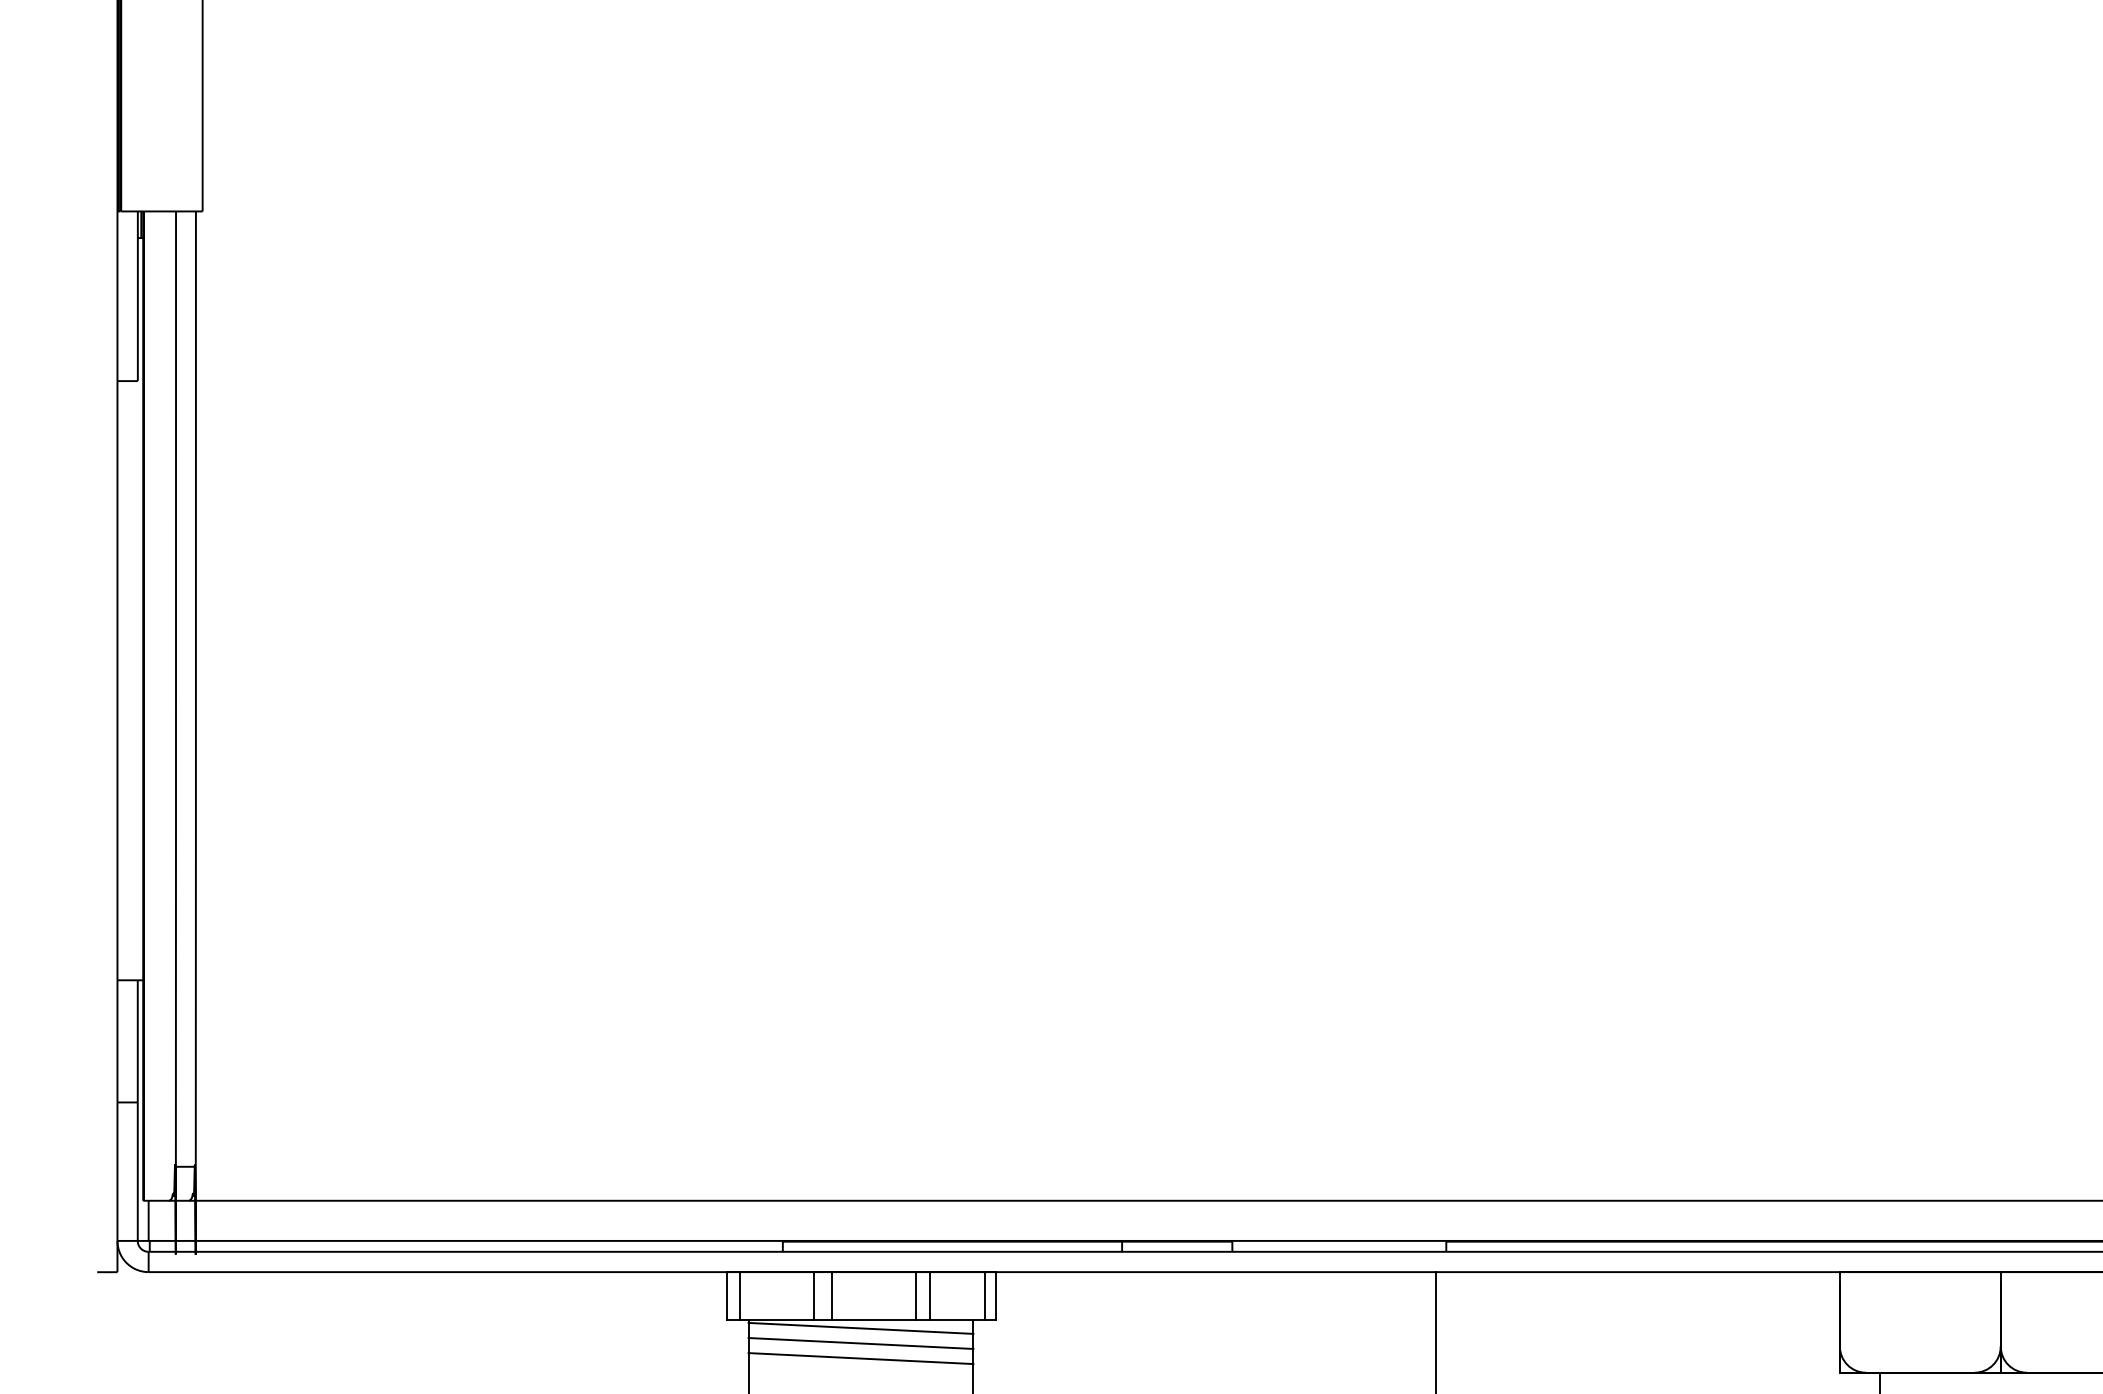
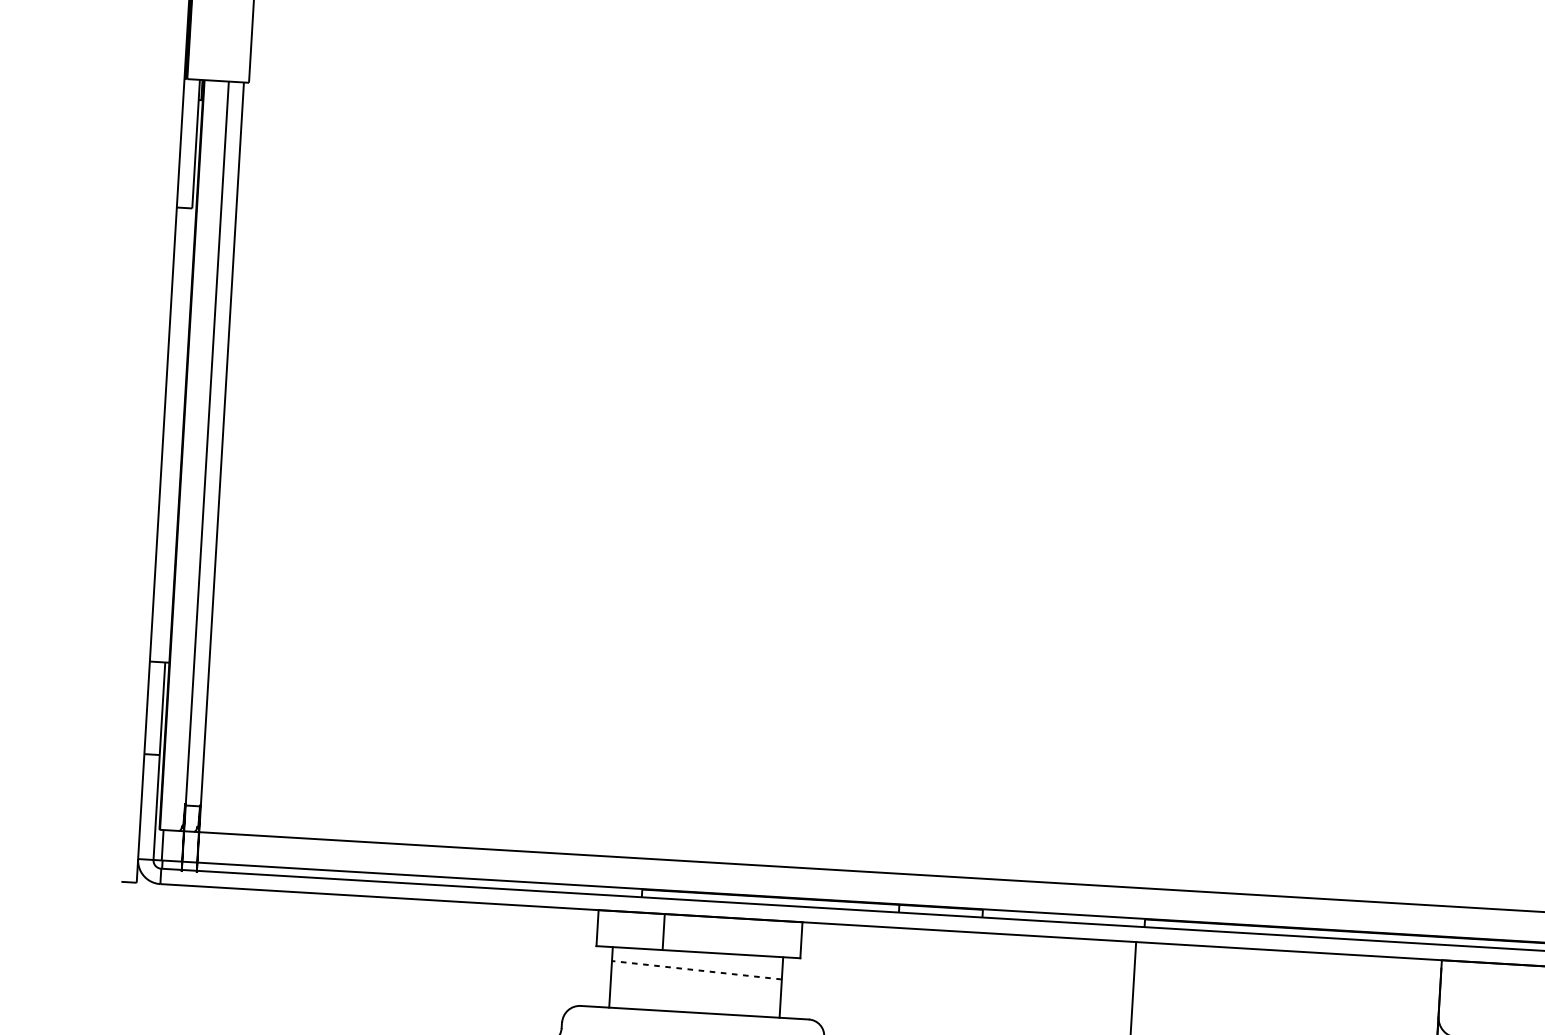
line: (740, 1295) -> (607, 928), removed
line: (832, 1295) -> (677, 932), removed
line: (915, 1295) -> (740, 936), removed
line: (930, 1295) -> (751, 937), removed
line: (985, 1295) -> (793, 939), removed
line: (860, 1327) -> (697, 958), removed
line: (860, 1343) -> (696, 970), solid -> dashed
line: (860, 1358) -> (695, 981), removed

